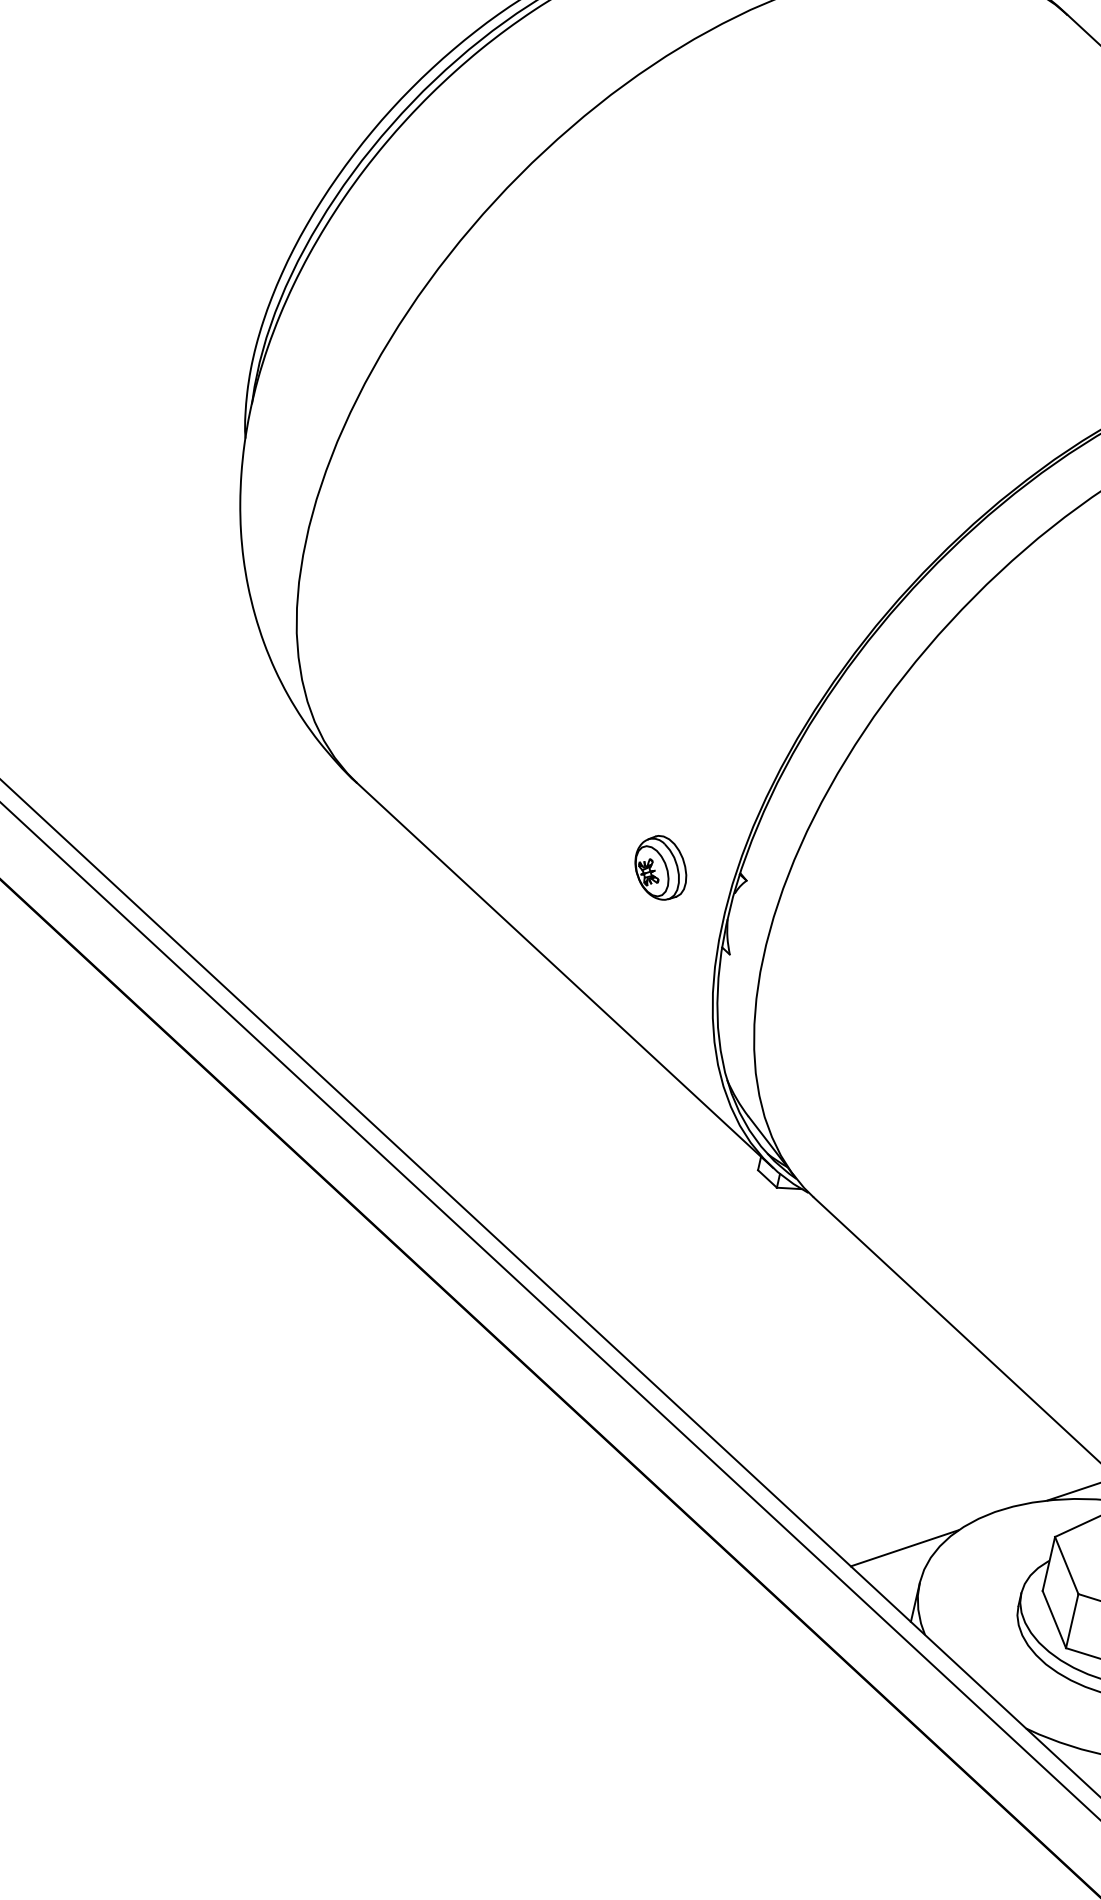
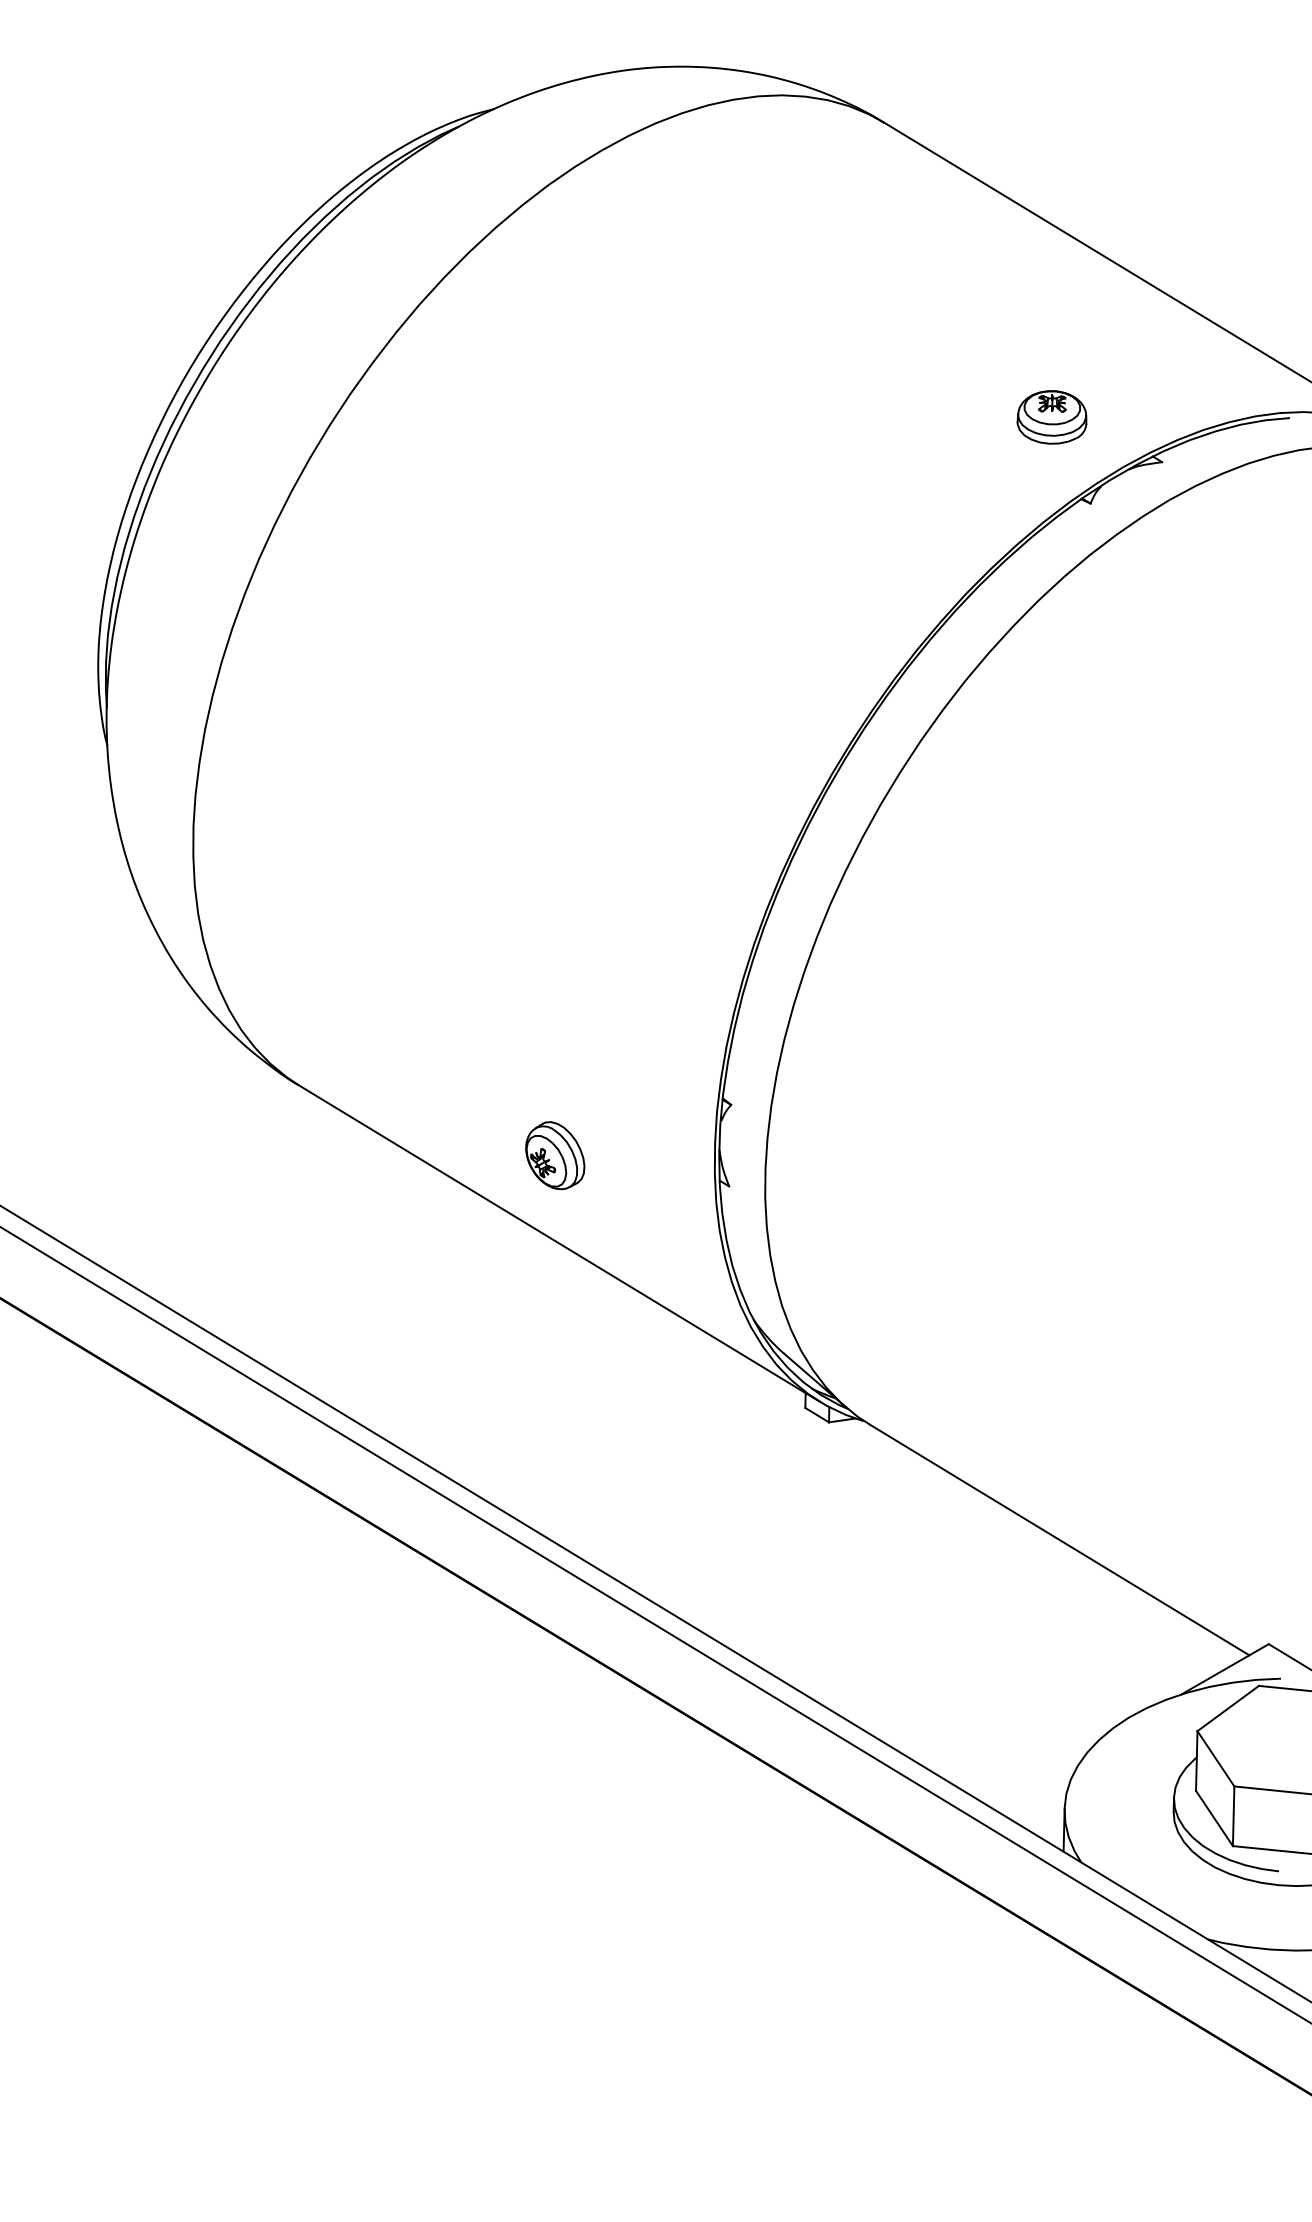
part: (661, 867) -> (555, 1155), moved
line: (904, 1547) -> (1040, 1774), removed

